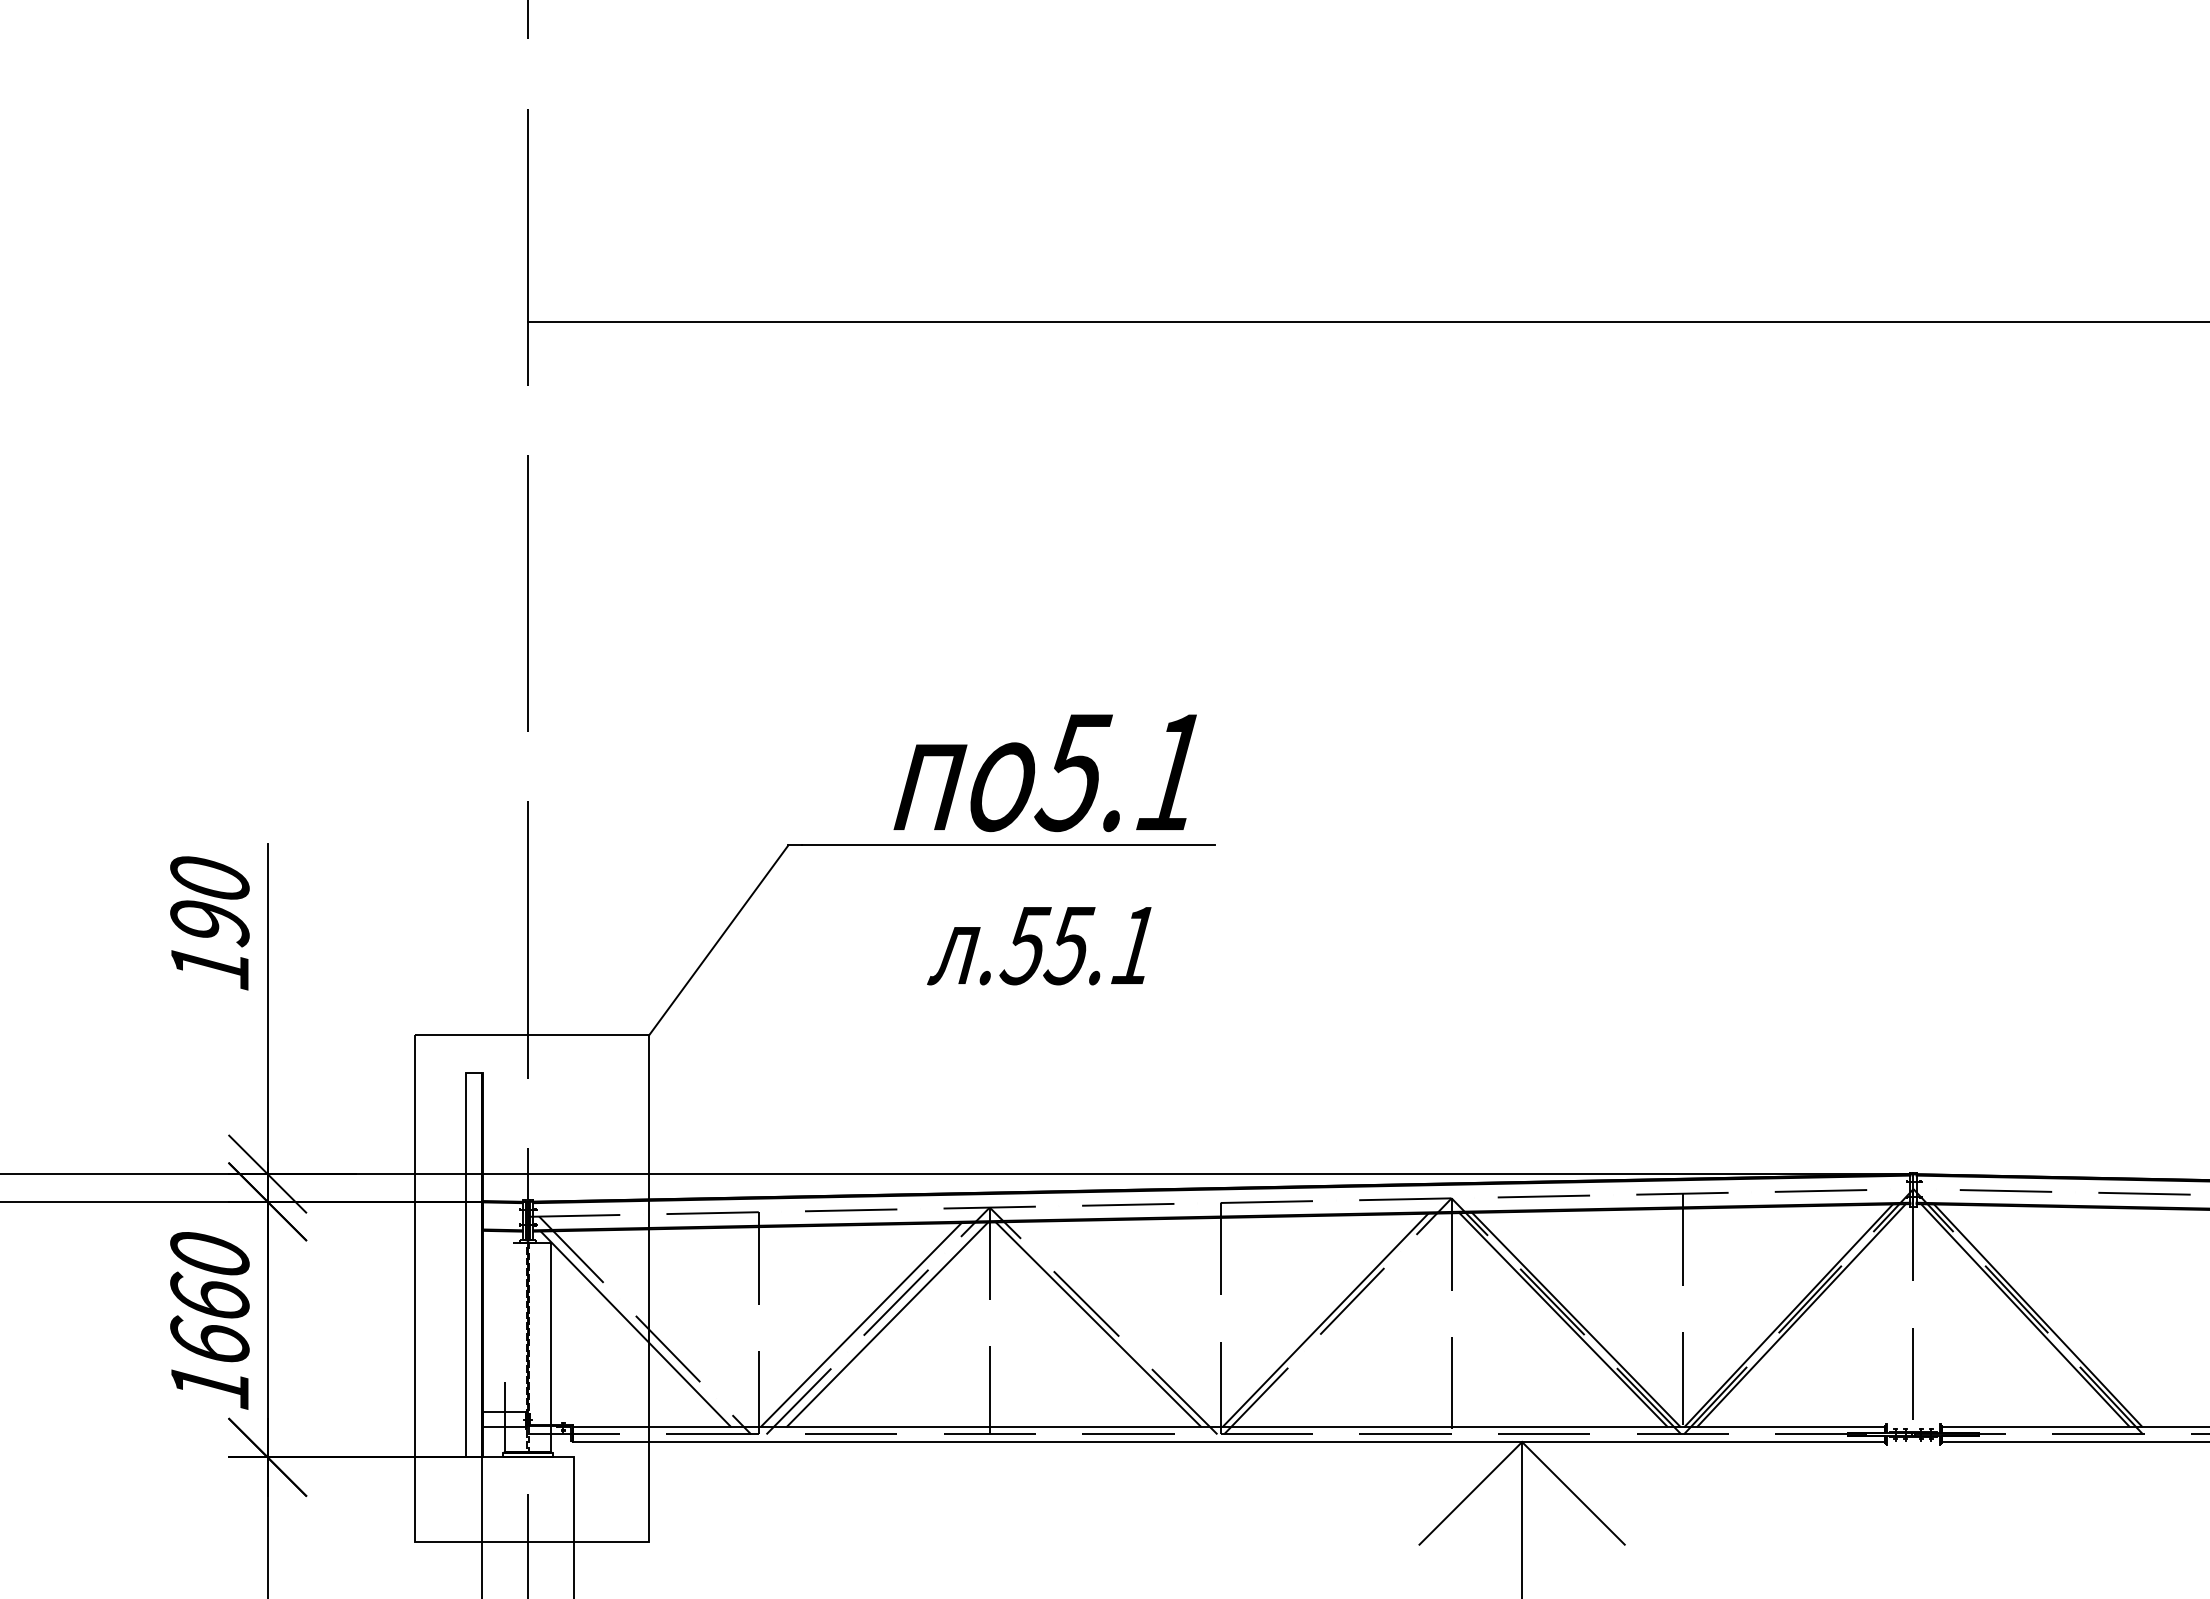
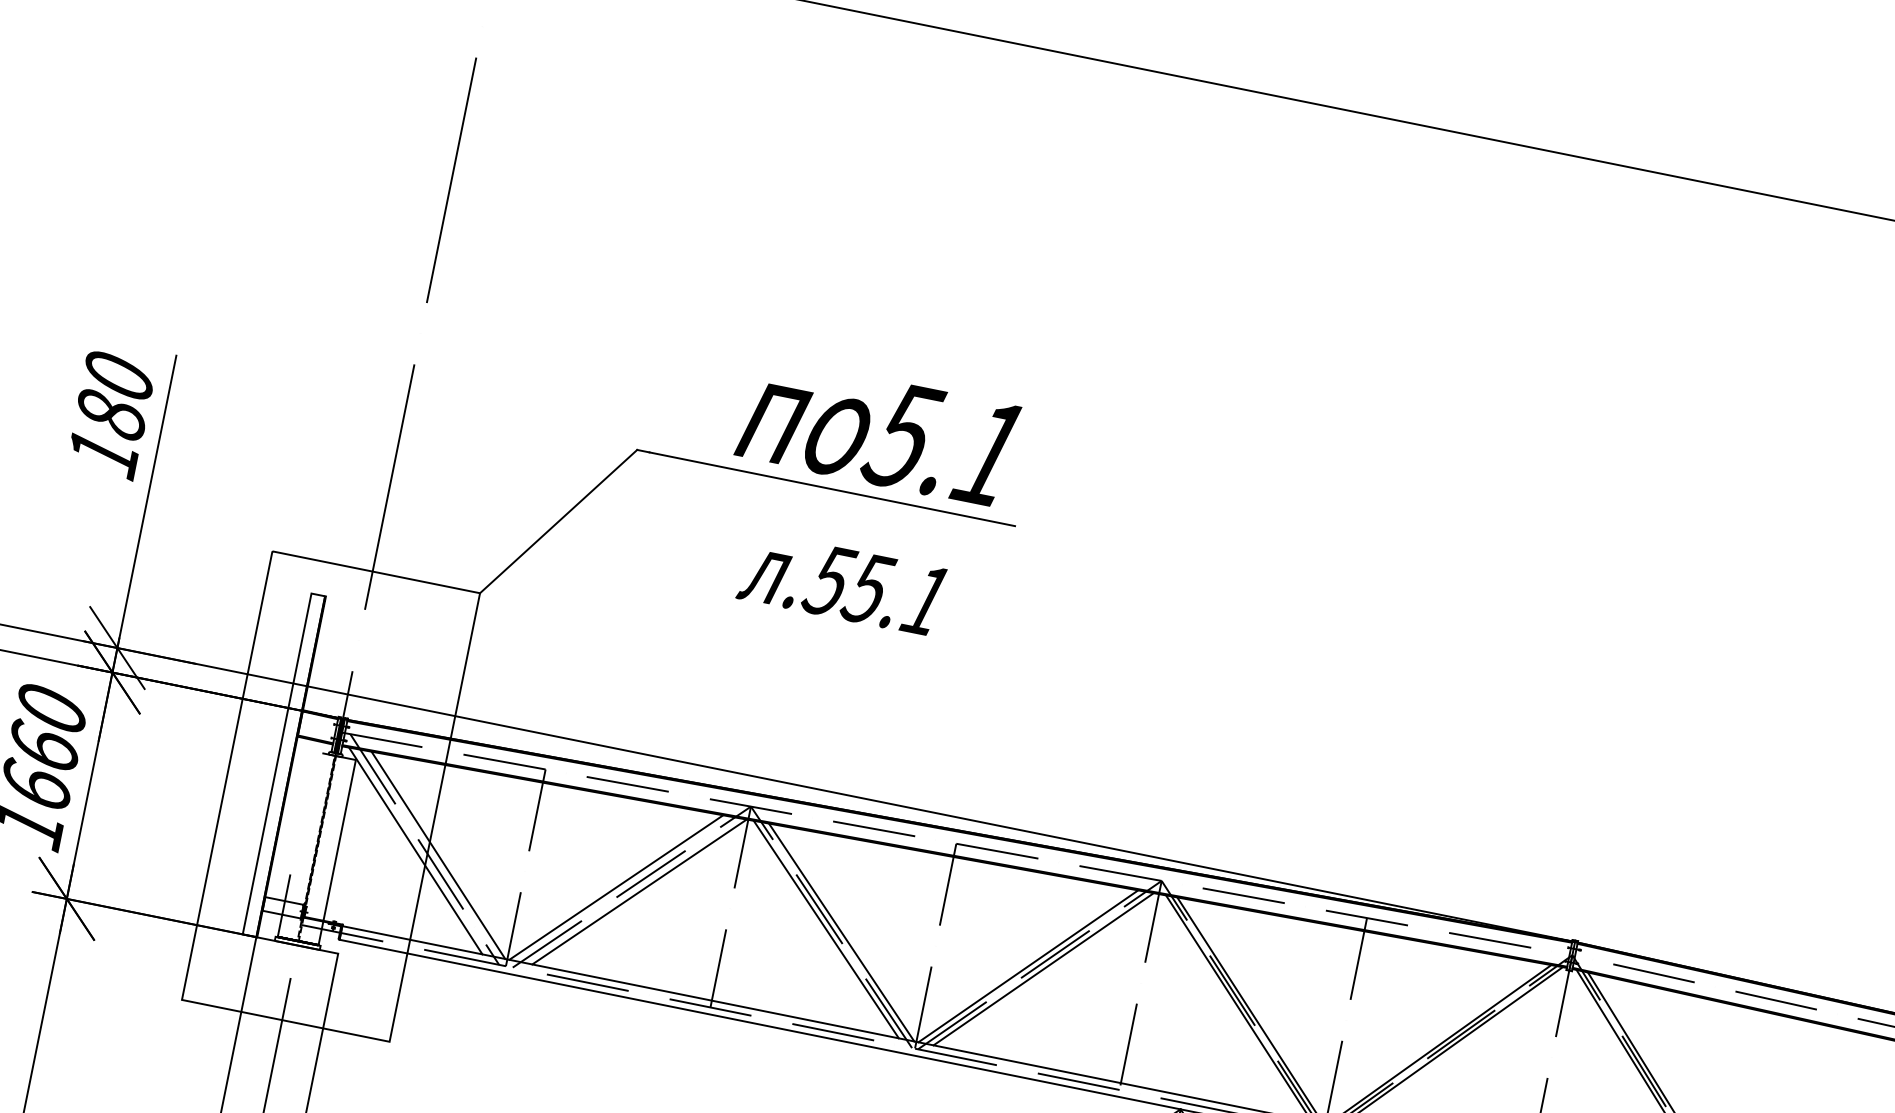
text: (209, 923) -> (110, 415), 190 -> 180
line: (1342, 1319) -> (1043, 968), added
line: (1115, 1324) -> (841, 932), added
line: (661, 1328) -> (438, 855), added

